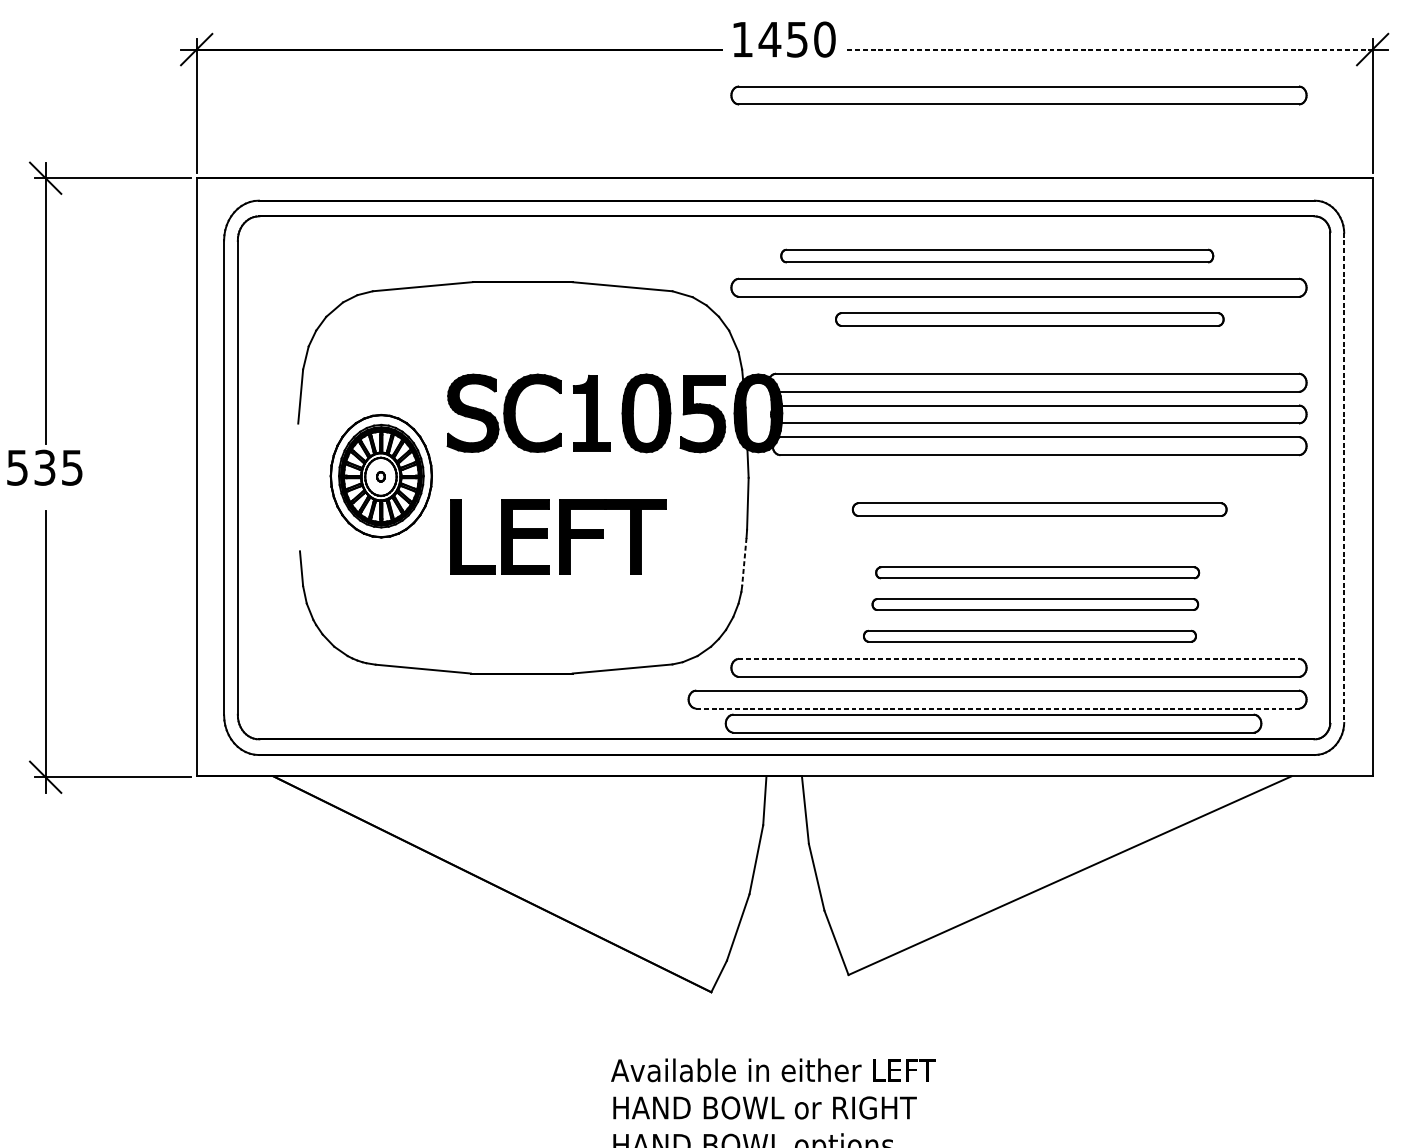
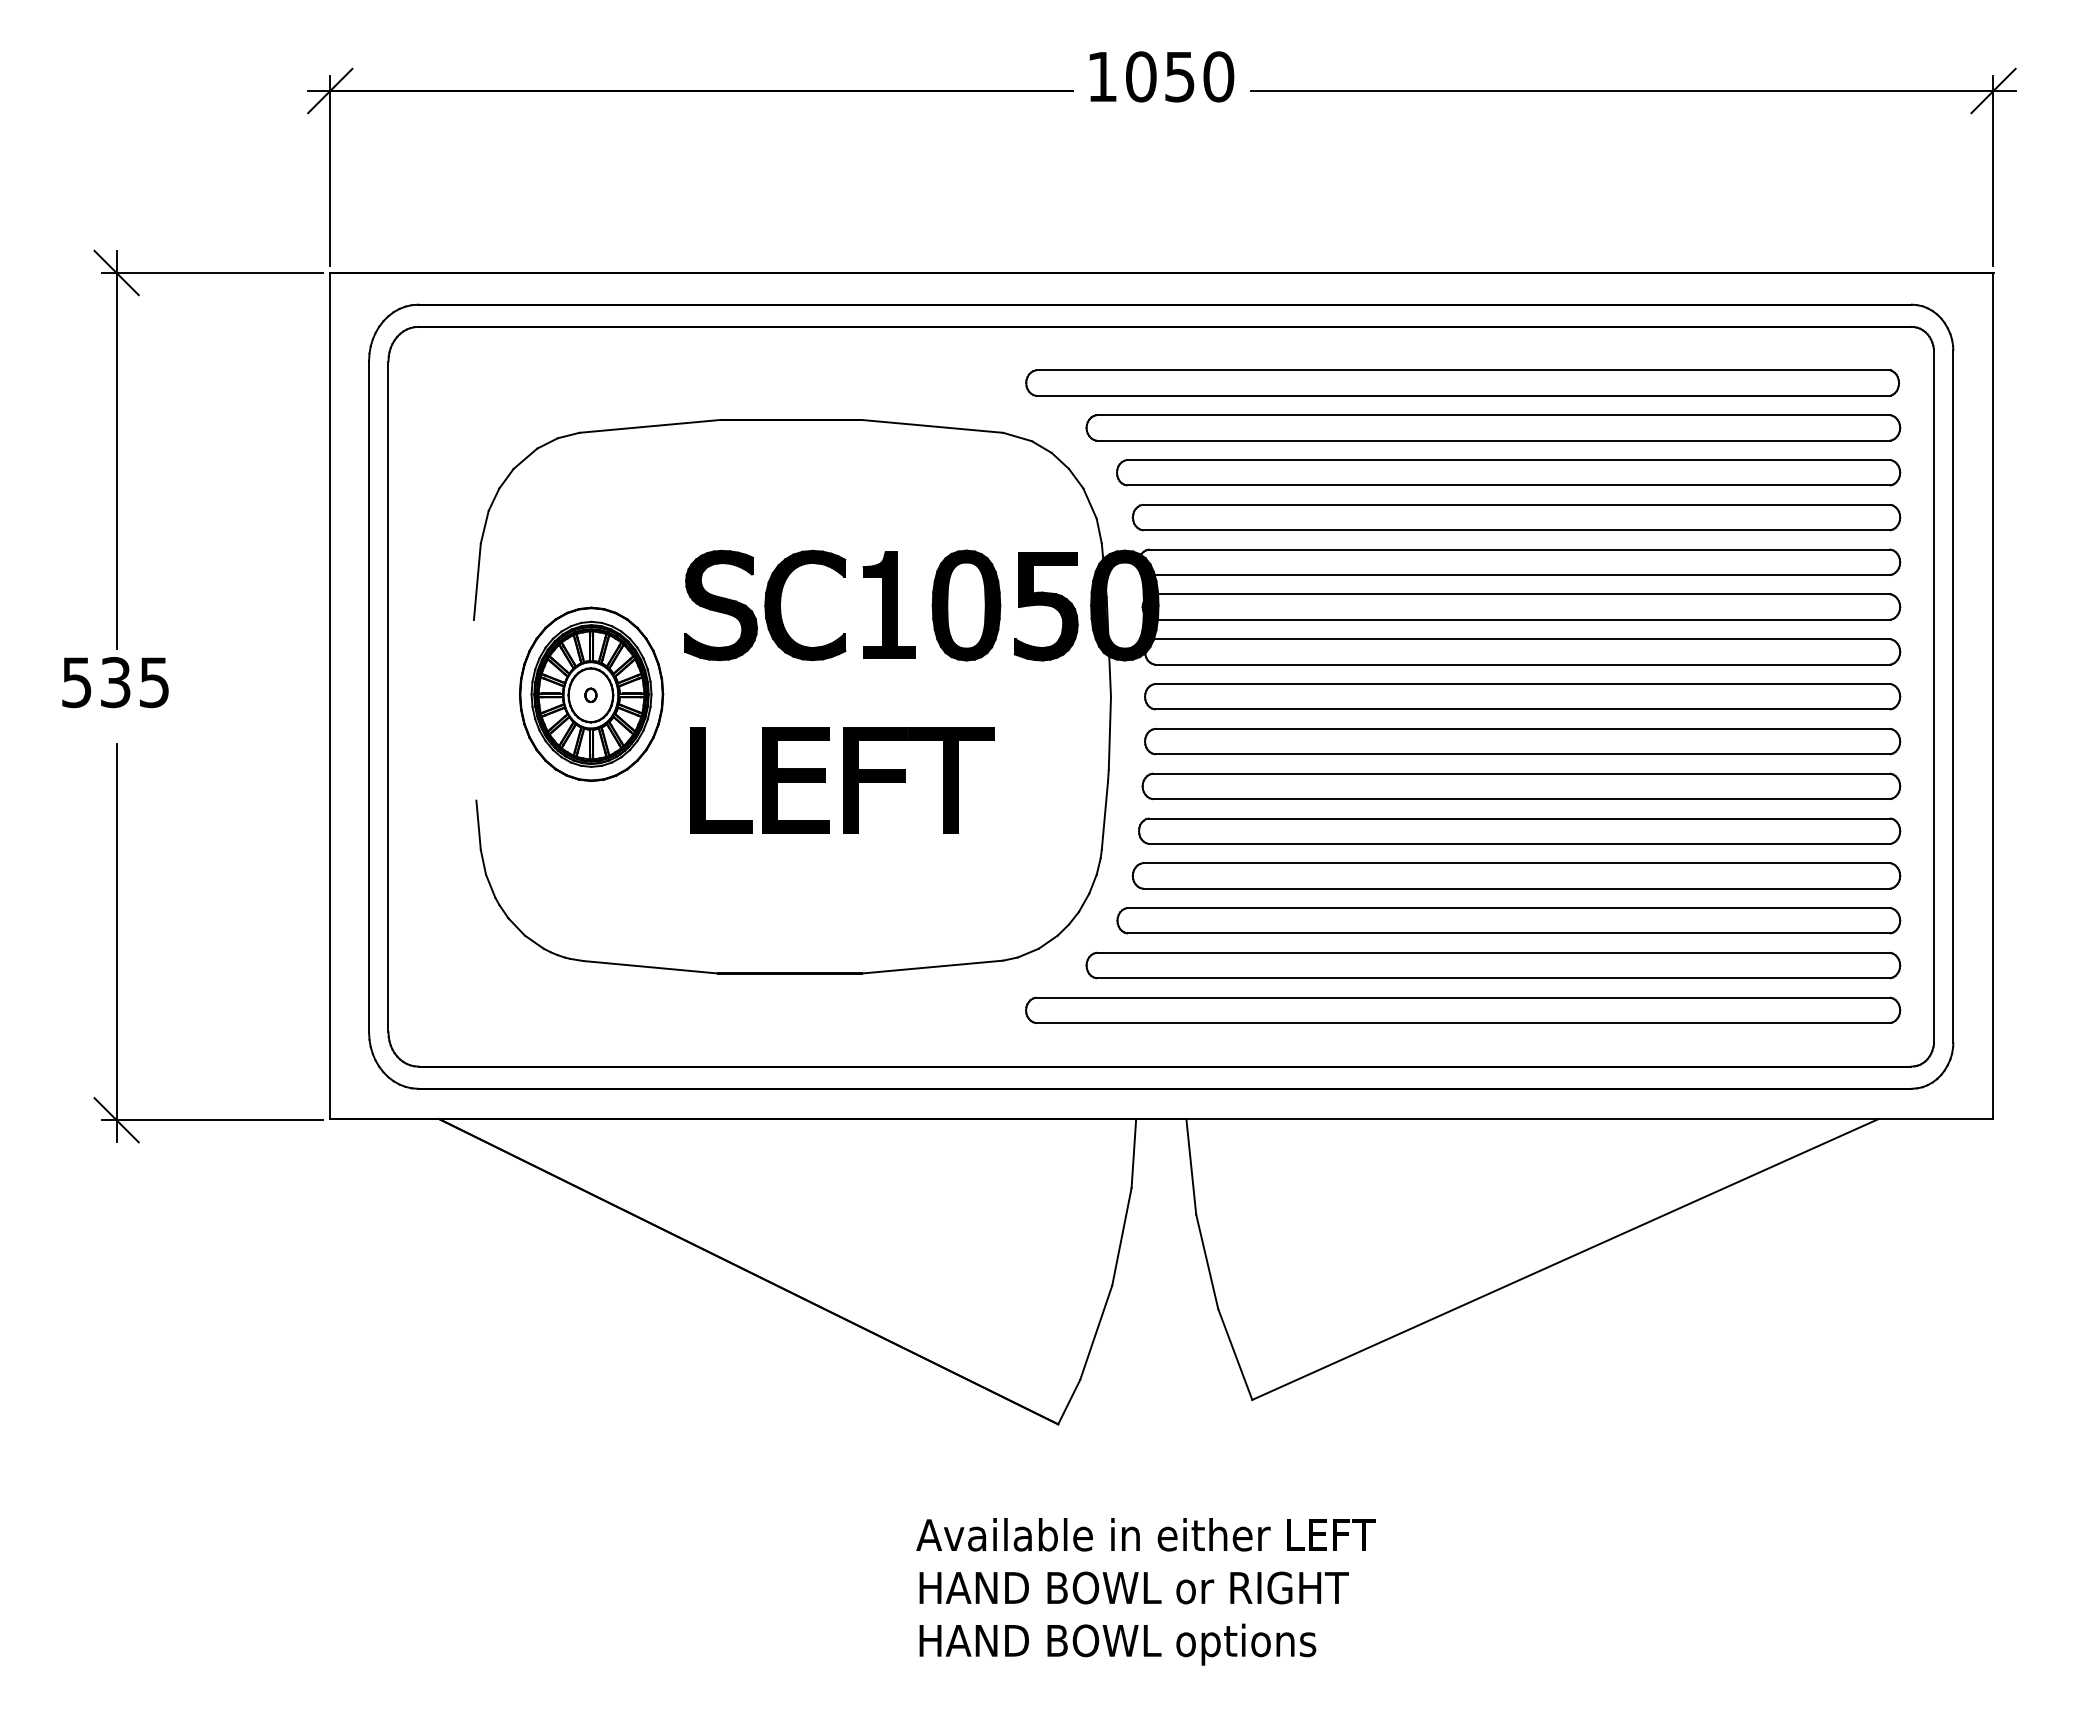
text: (769, 39) -> (1140, 76), 1450 -> 1050
line: (1110, 49) -> (1622, 91), dashed -> solid
part: (1019, 95) -> (1493, 155), removed
part: (997, 255) -> (1462, 382), size x1.43
part: (1029, 319) -> (1508, 472), size x1.43
part: (1035, 351) -> (1516, 517), added
part: (1039, 477) -> (1522, 696), added
line: (1344, 477) -> (1953, 696), dashed -> solid
part: (1039, 509) -> (1522, 741), size x1.43
line: (744, 562) -> (1104, 816), dashed -> solid
part: (1037, 572) -> (1519, 830), size x1.67
part: (1035, 604) -> (1516, 875), size x1.67
part: (1029, 636) -> (1508, 920), size x1.67
line: (1019, 658) -> (1493, 952), dashed -> solid
line: (997, 708) -> (1462, 1023), dashed -> solid
part: (993, 723) -> (1521, 786), moved

